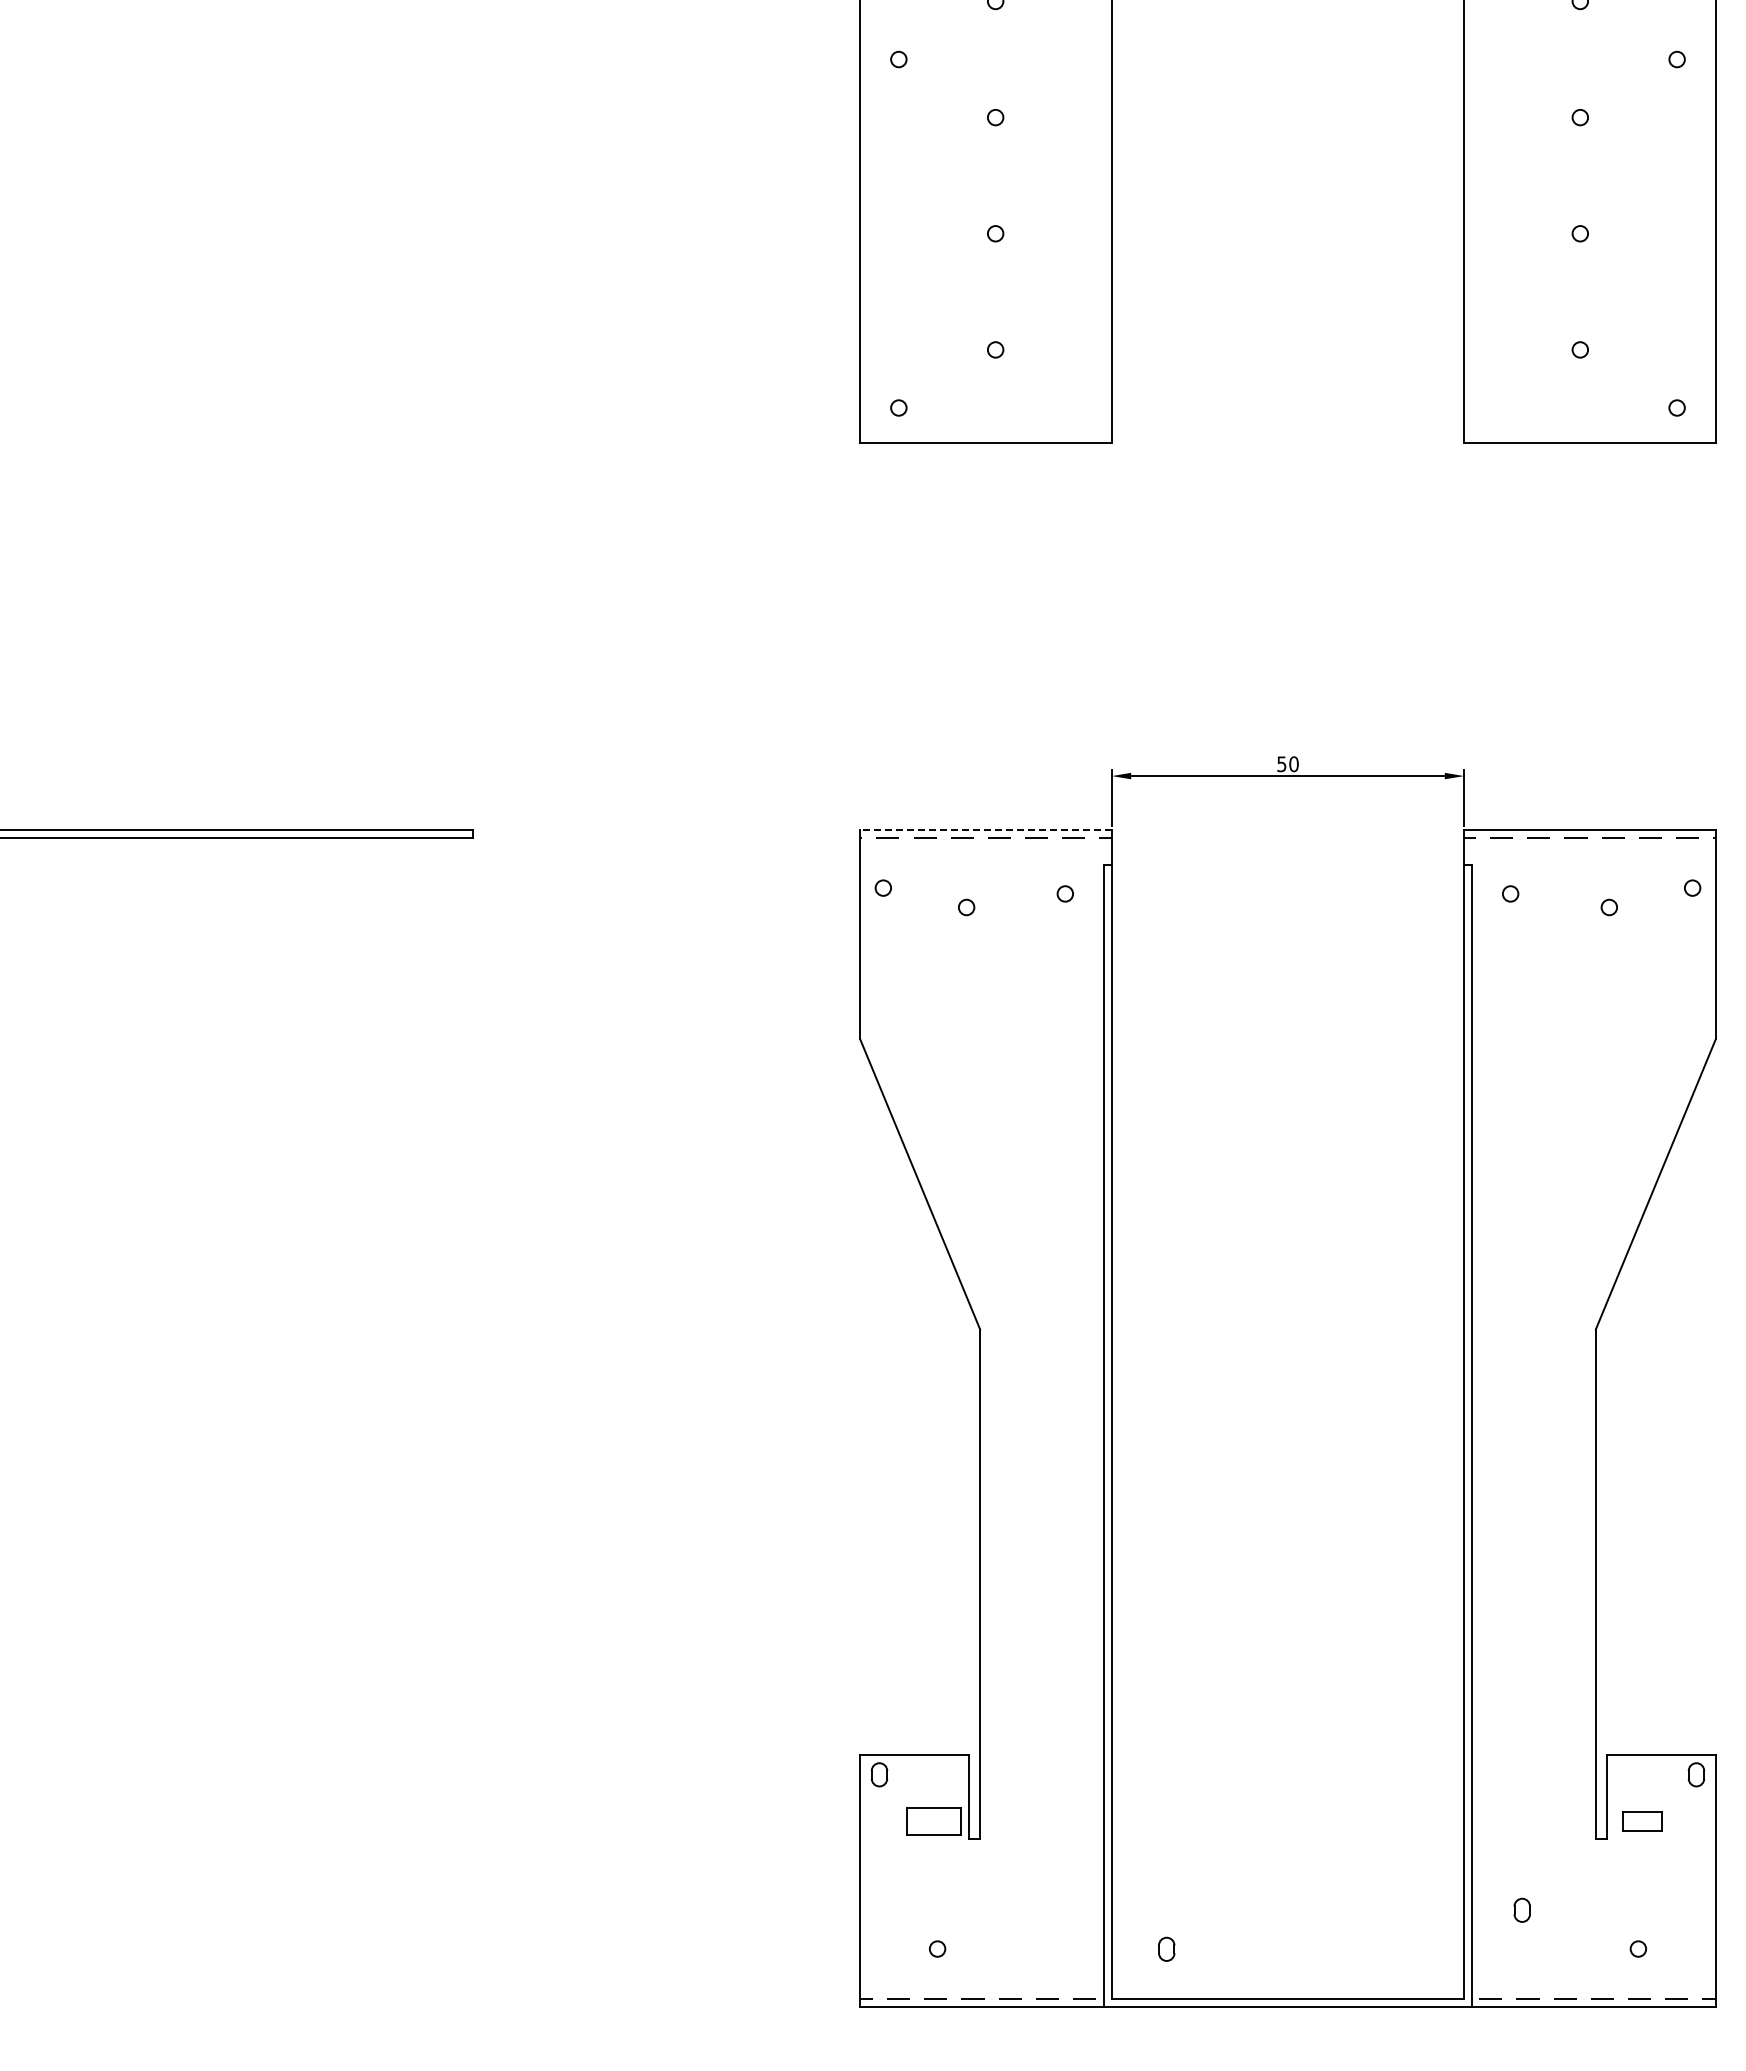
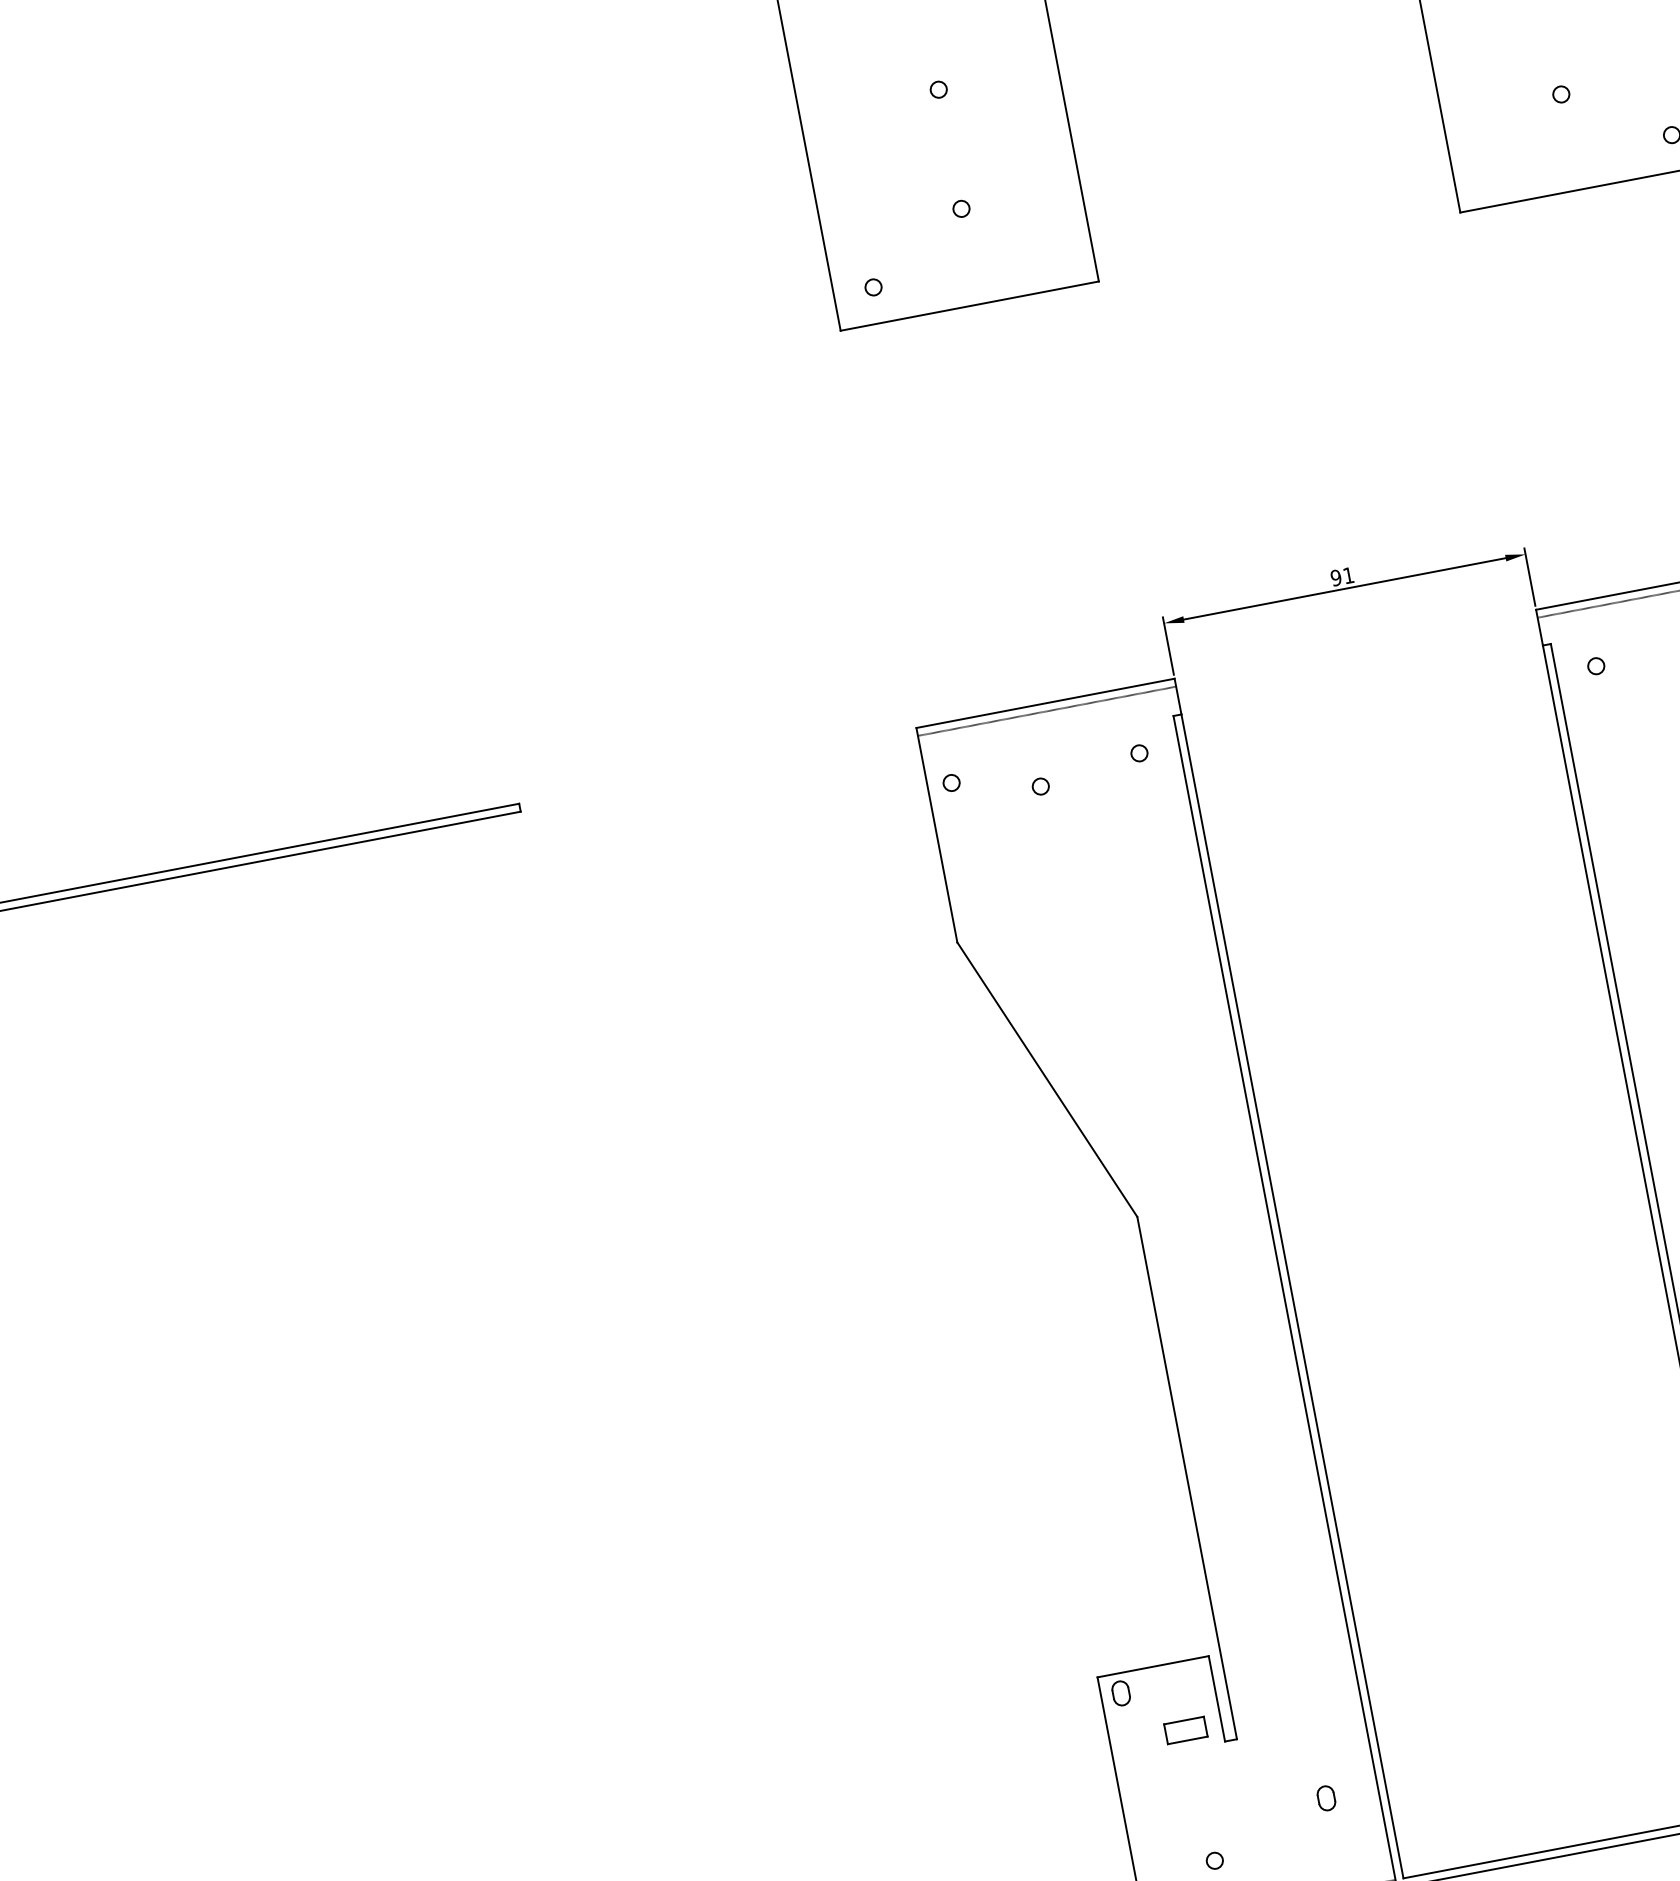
text: (1287, 764) -> (1342, 577), 50 -> 91
line: (985, 830) -> (1045, 703), dashed -> solid
part: (933, 1821) -> (1185, 1730), size x0.71
part: (1166, 1948) -> (1326, 1797), moved

